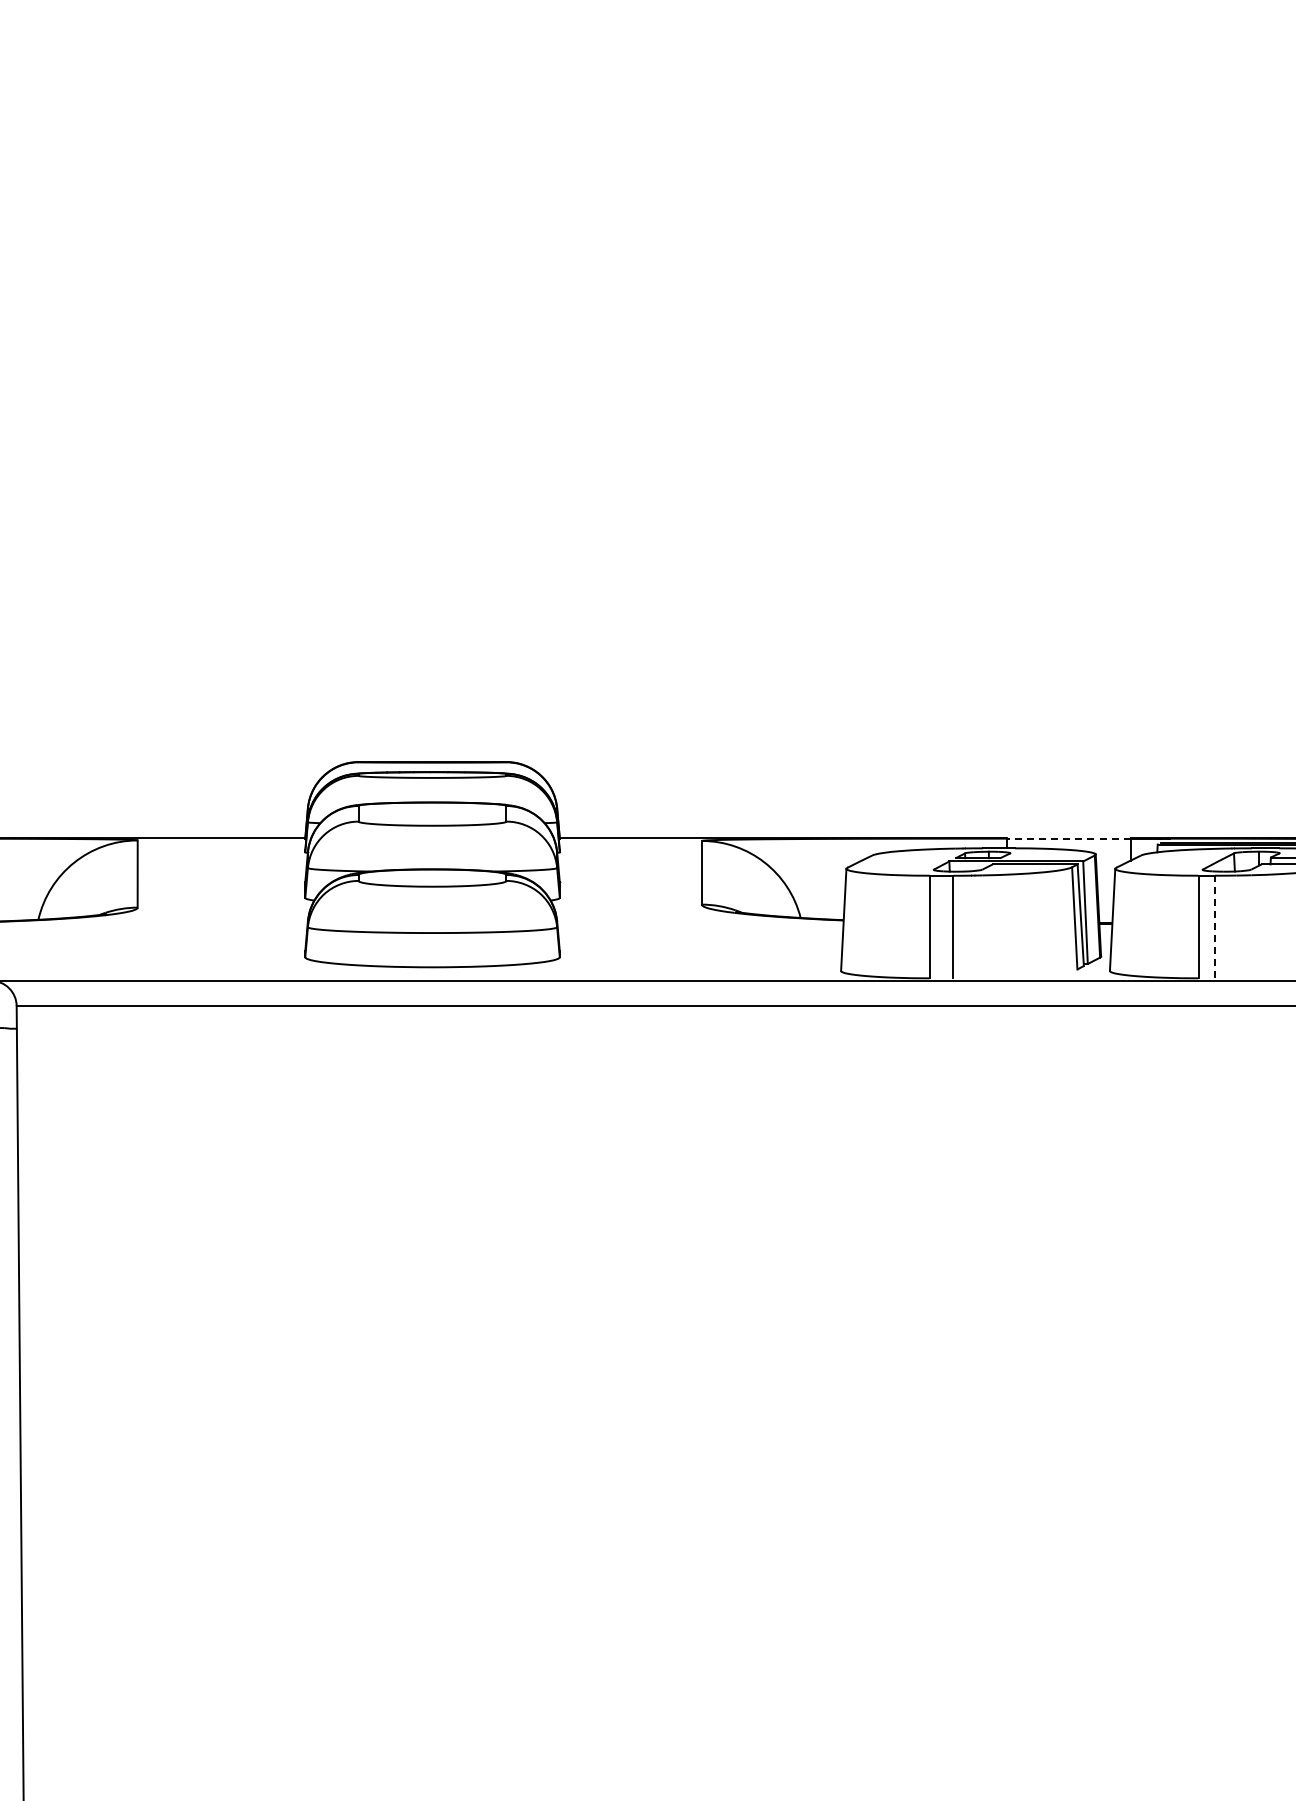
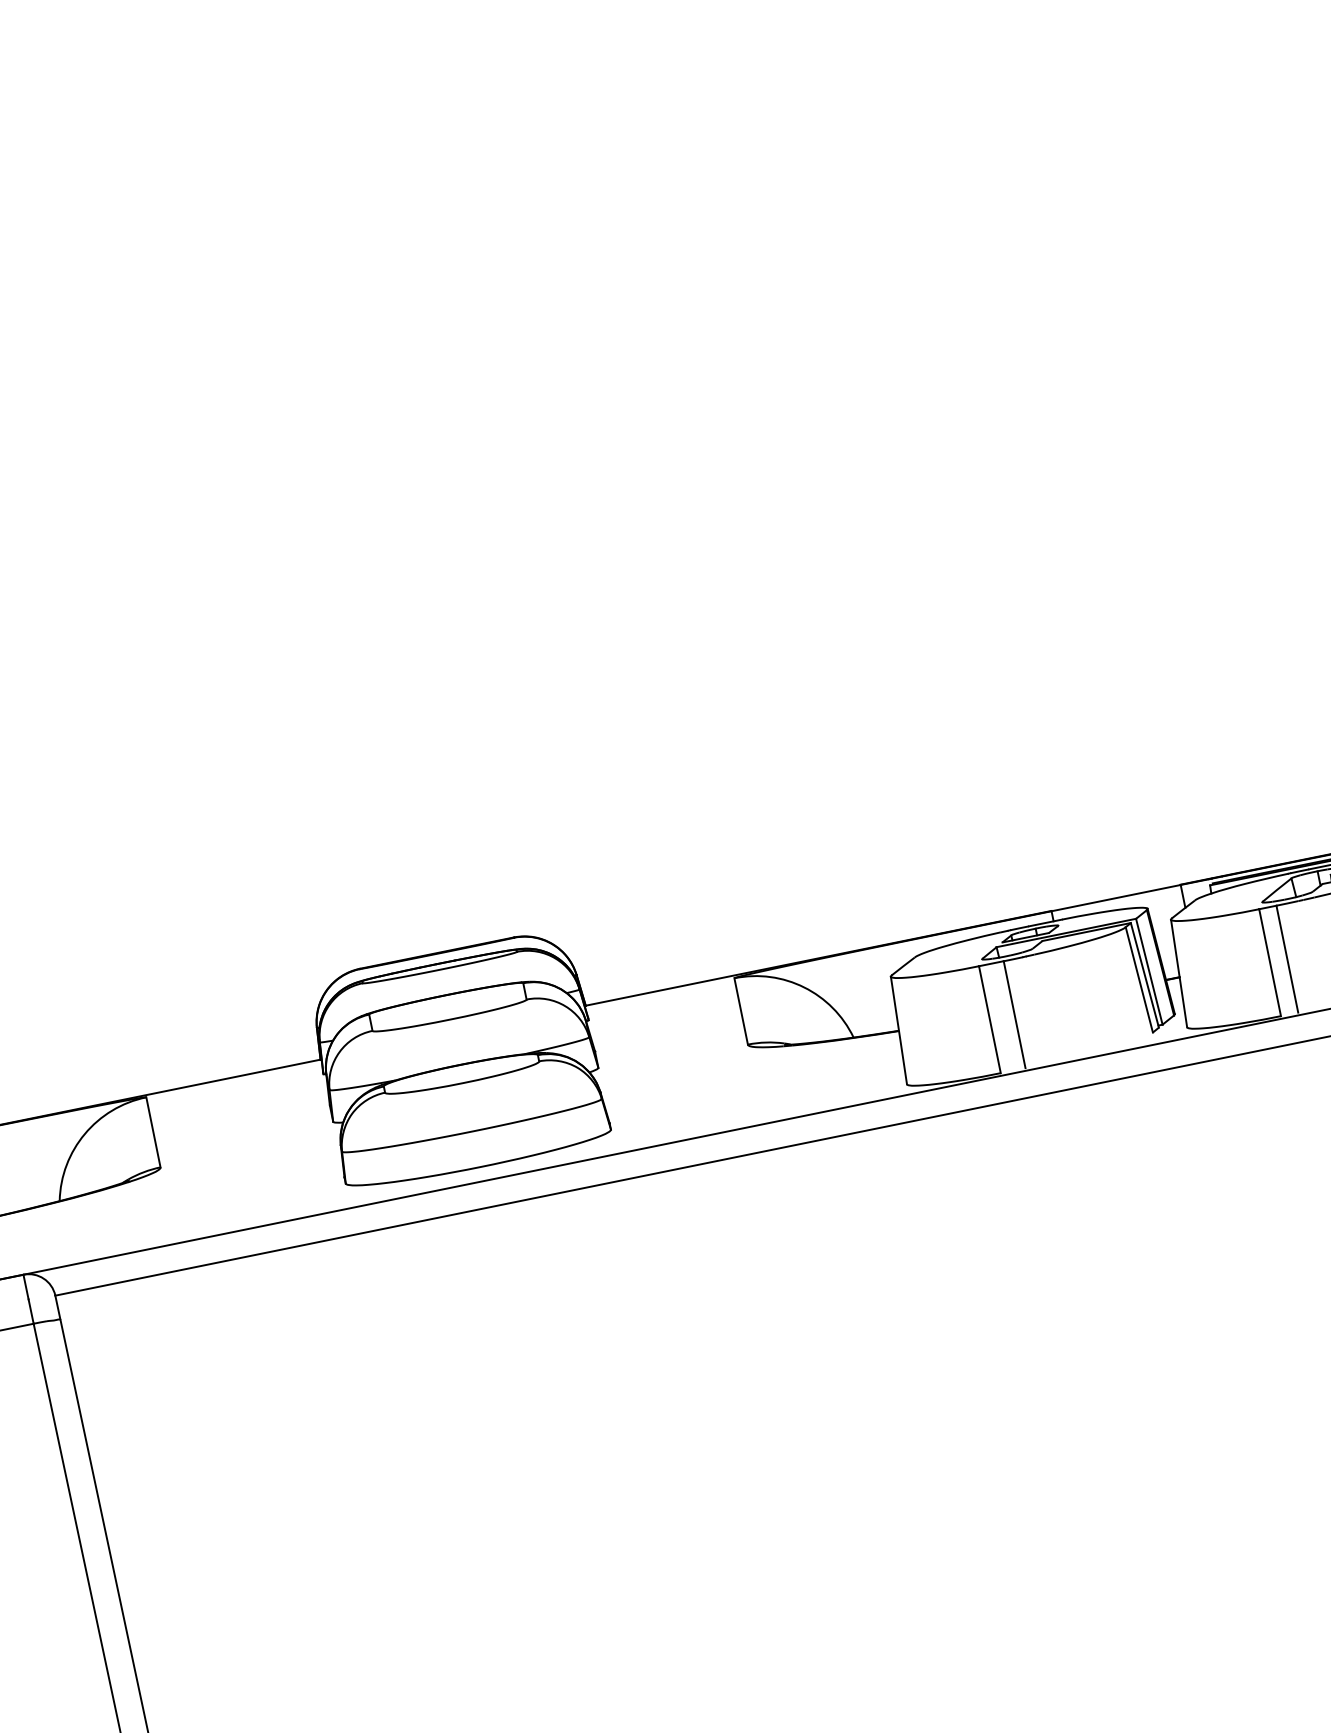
line: (1068, 838) -> (1115, 897), dashed -> solid
line: (1215, 926) -> (1287, 958), dashed -> solid

